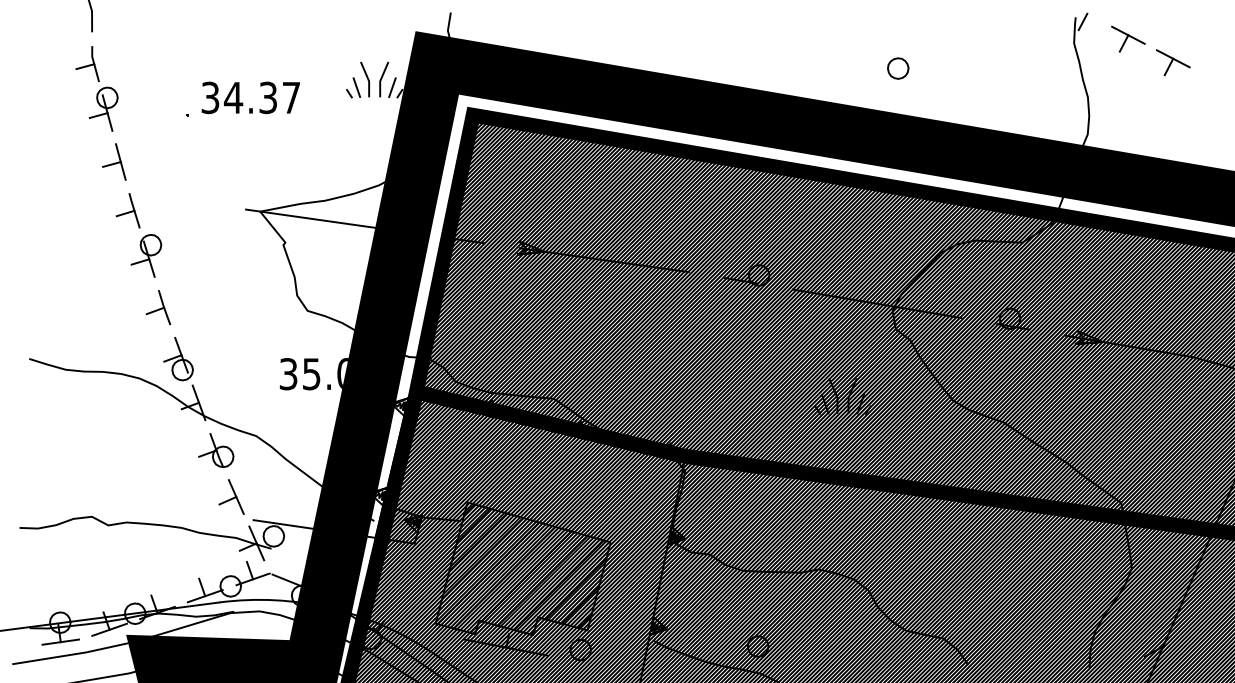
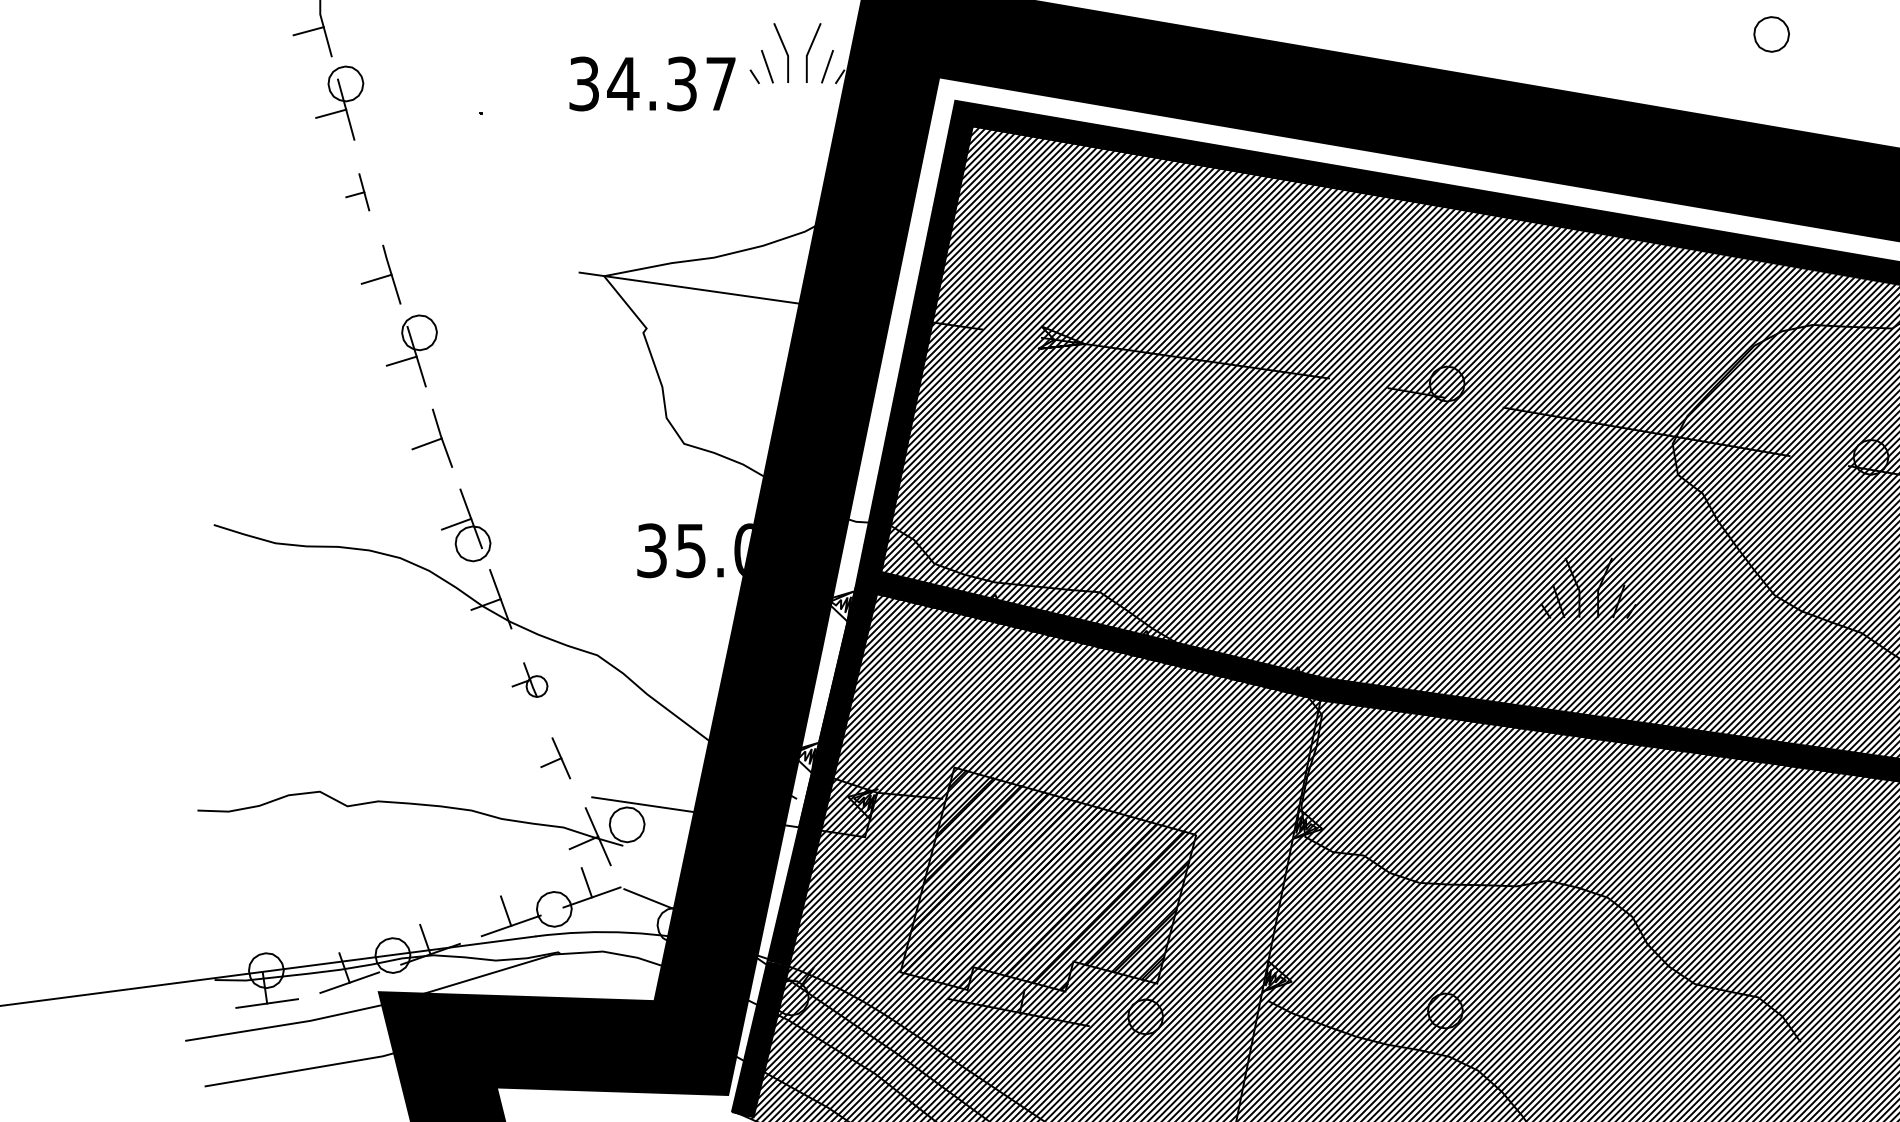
part: (898, 68) -> (1772, 34), moved
text: (250, 97) -> (651, 83), moved
part: (114, 161) -> (357, 191), size x0.6
part: (216, 450) -> (530, 679), size x0.6
part: (231, 496) -> (555, 757), size x0.7

